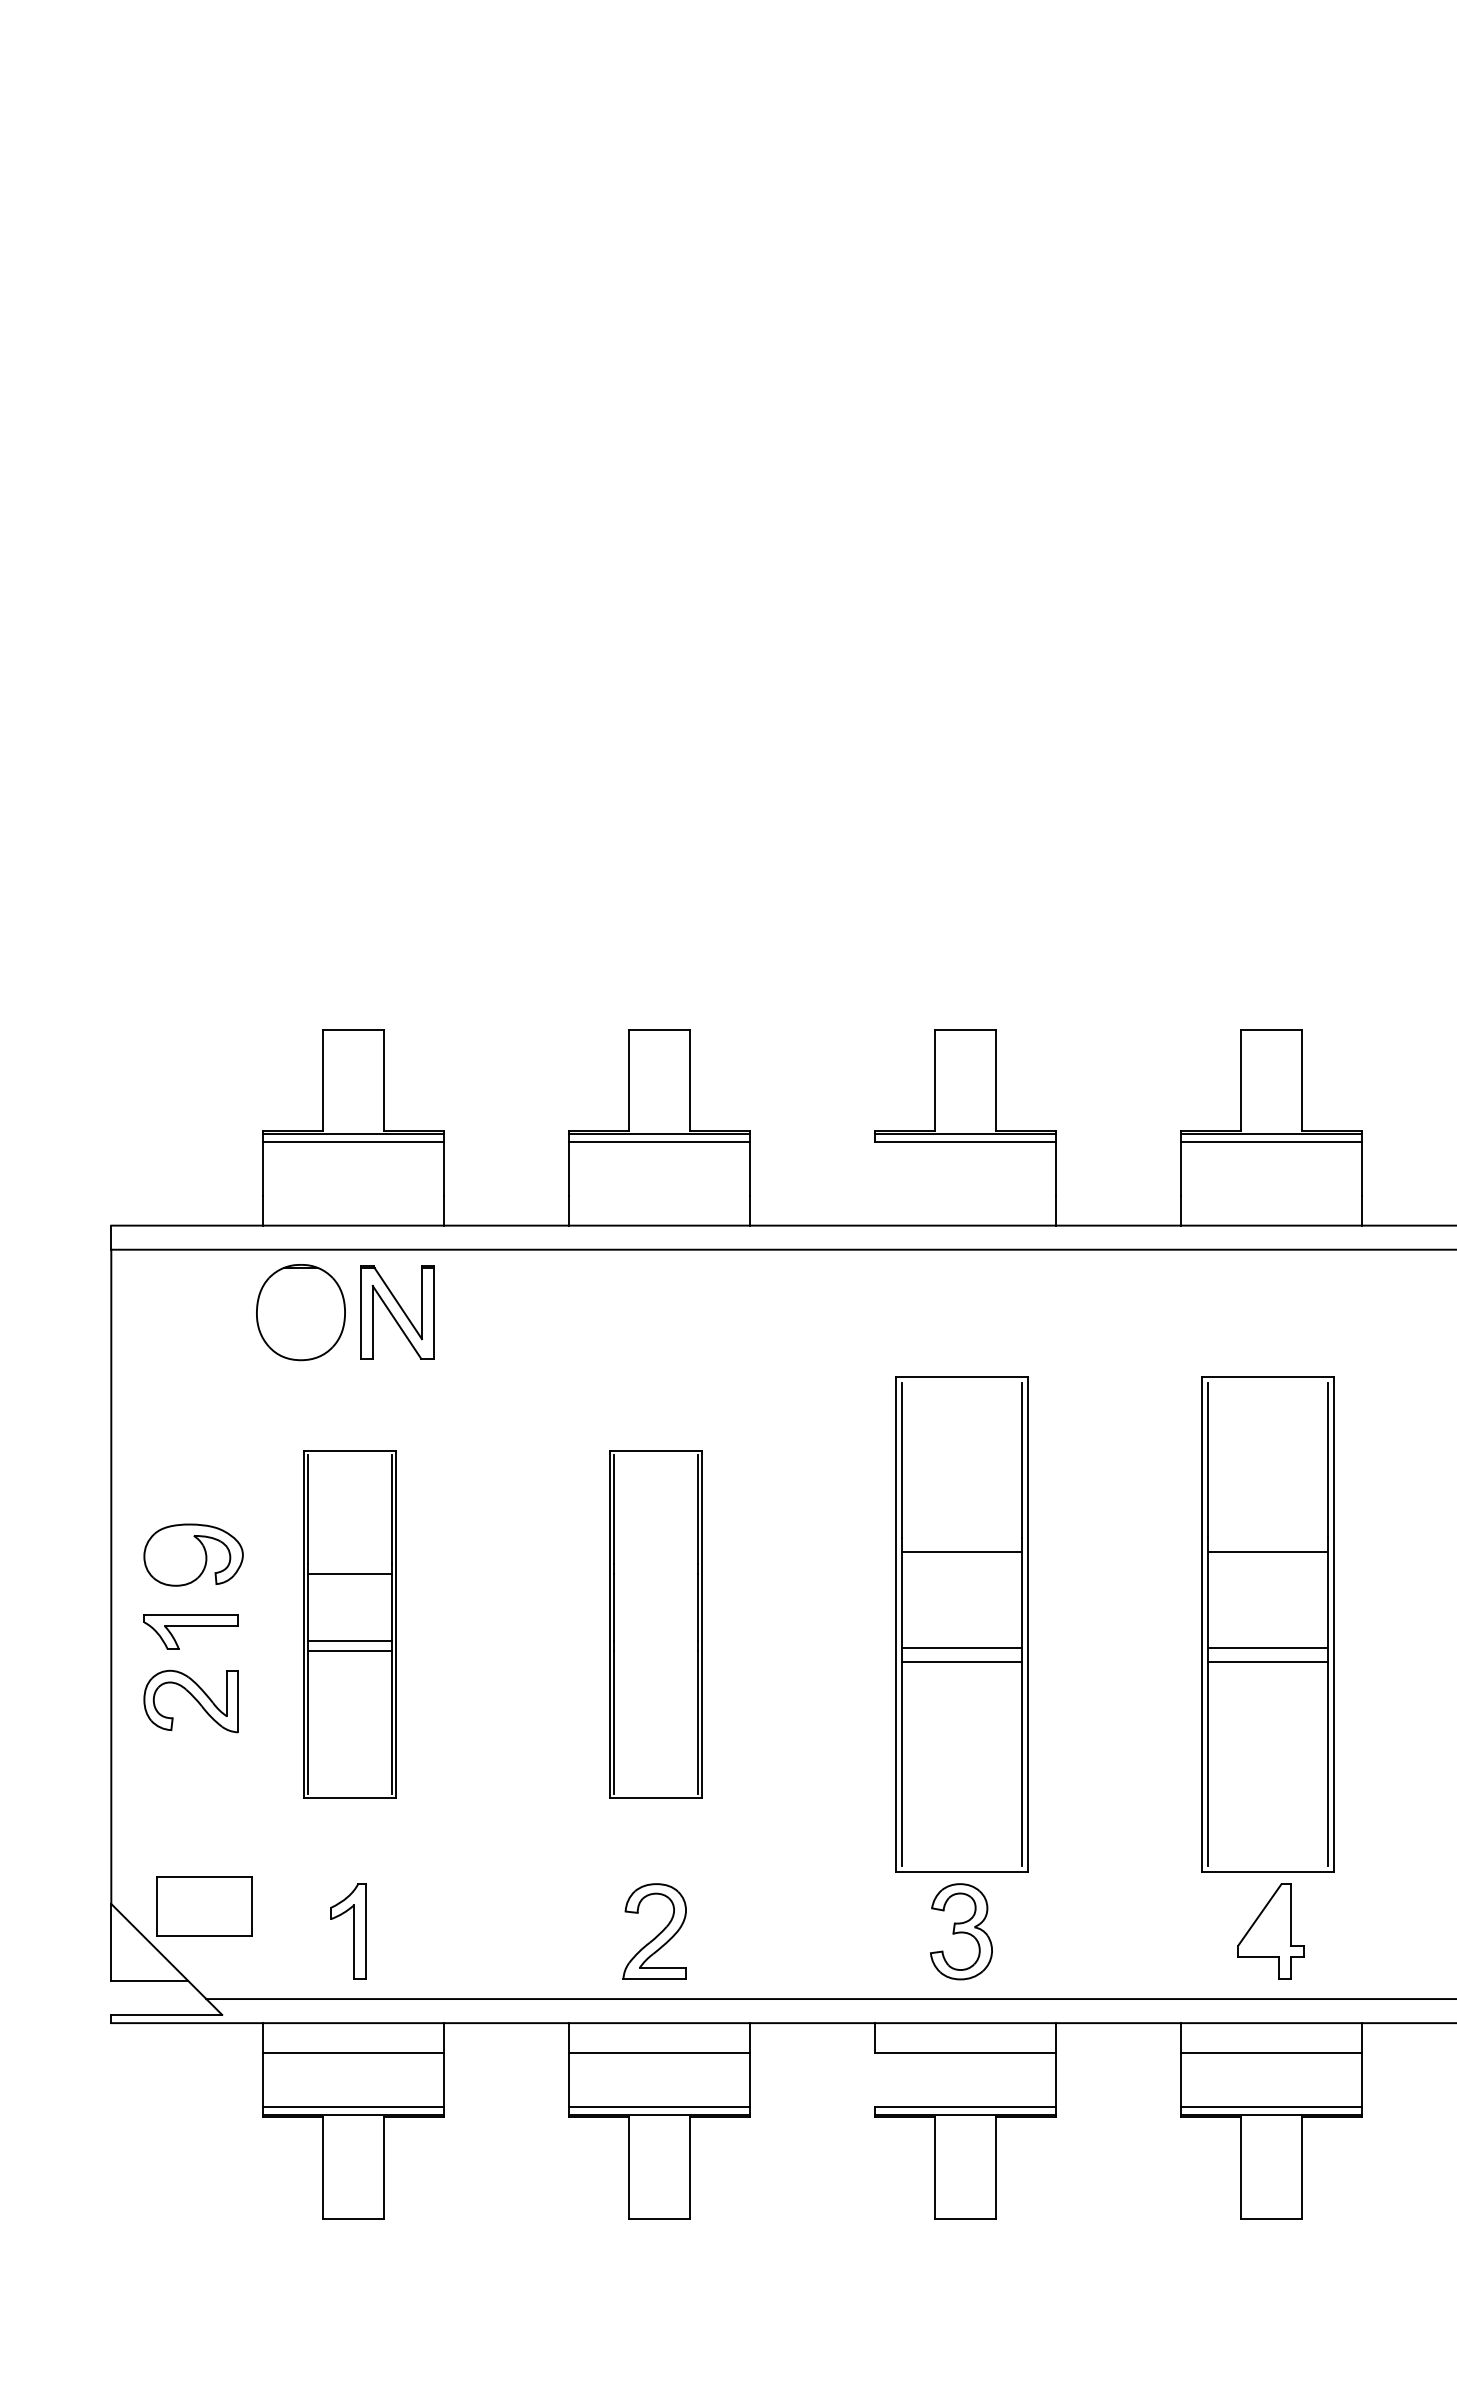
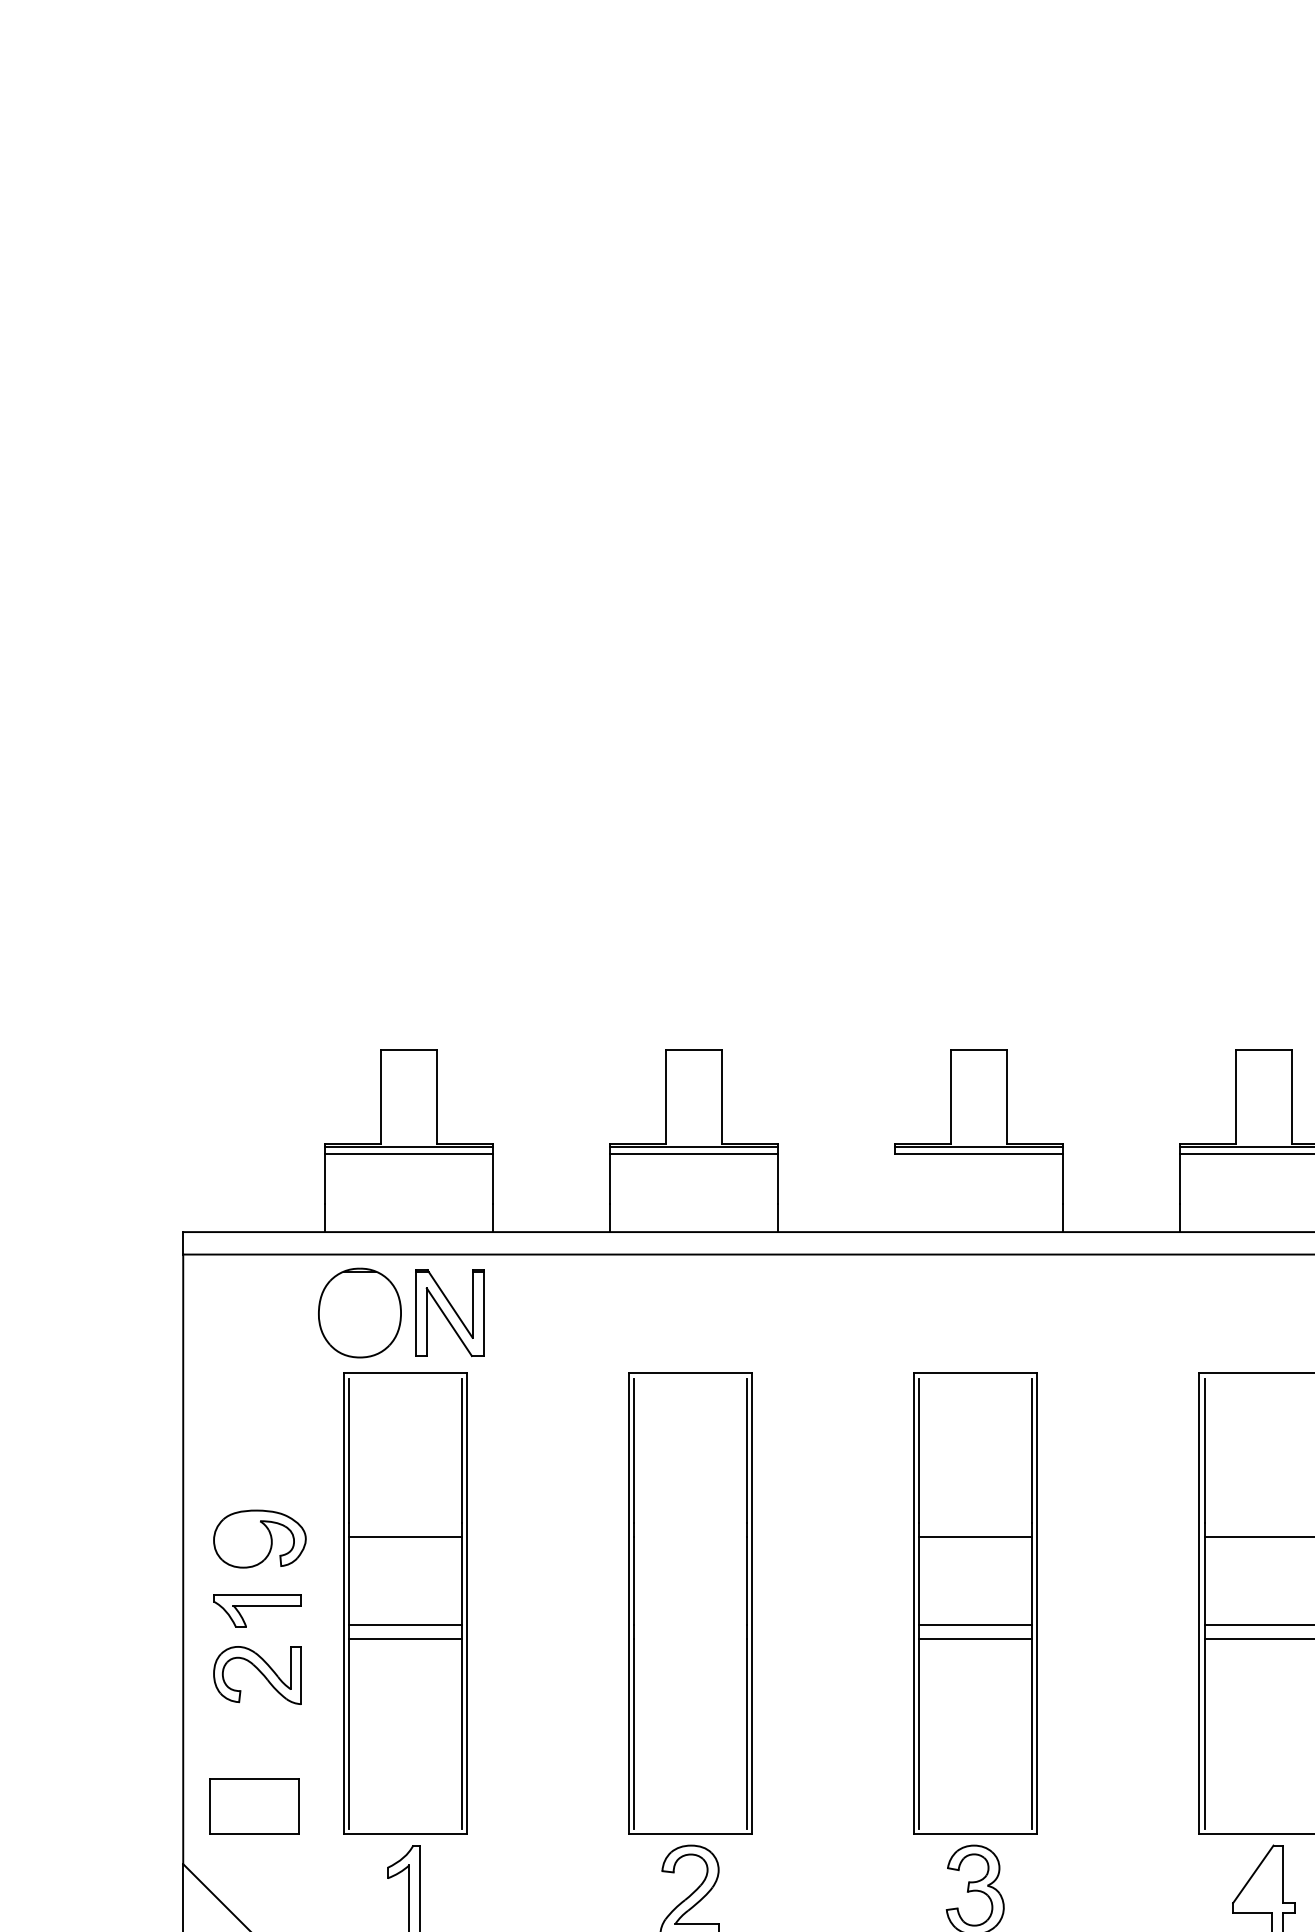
part: (349, 1624) -> (405, 1603), size x1.43
part: (655, 1624) -> (690, 1603), size x1.43
part: (204, 1906) -> (254, 1806), moved

